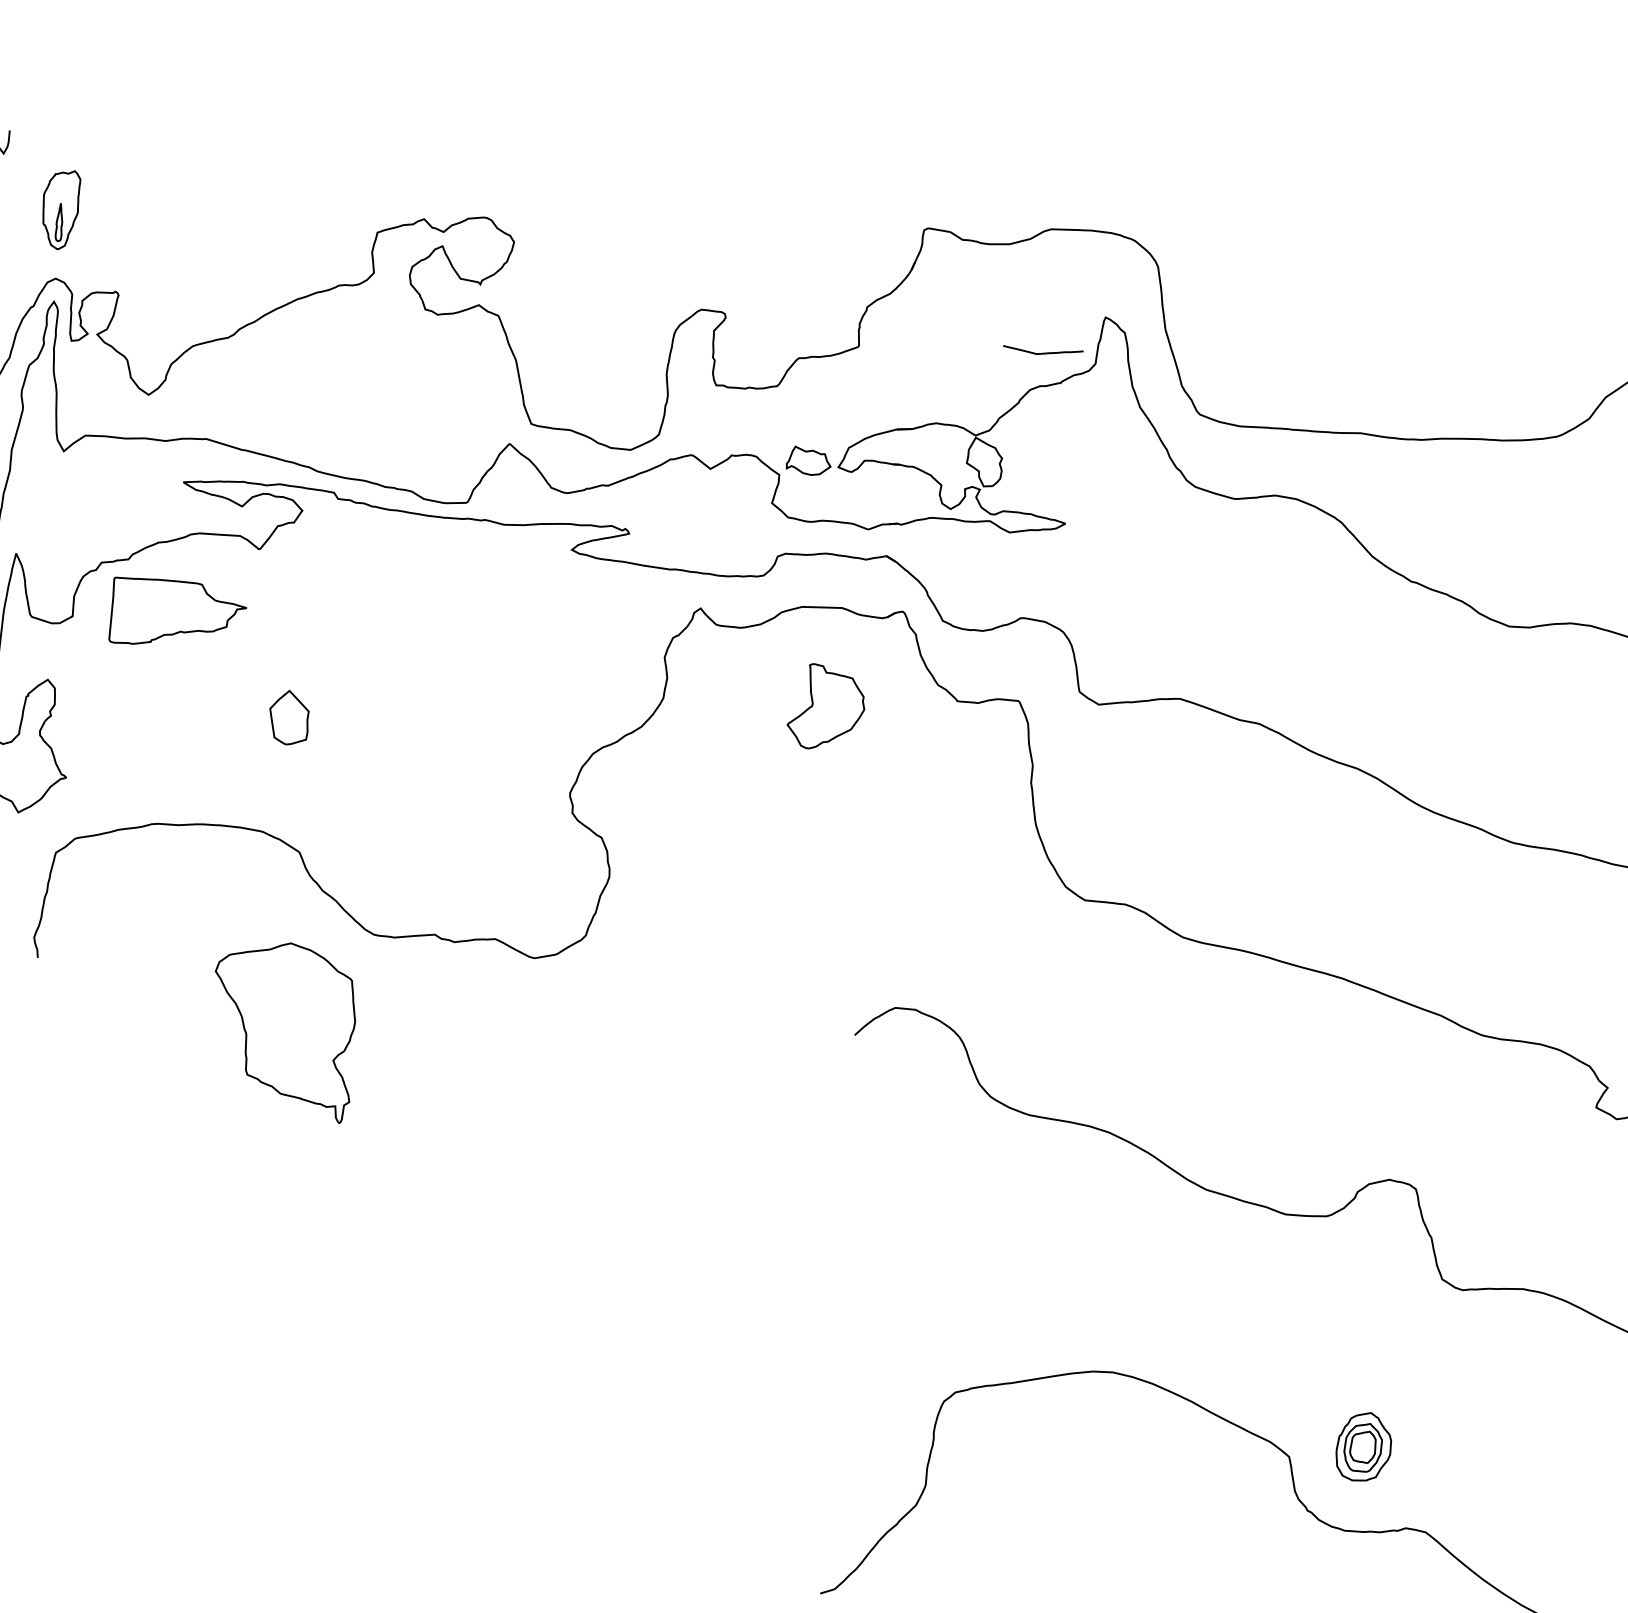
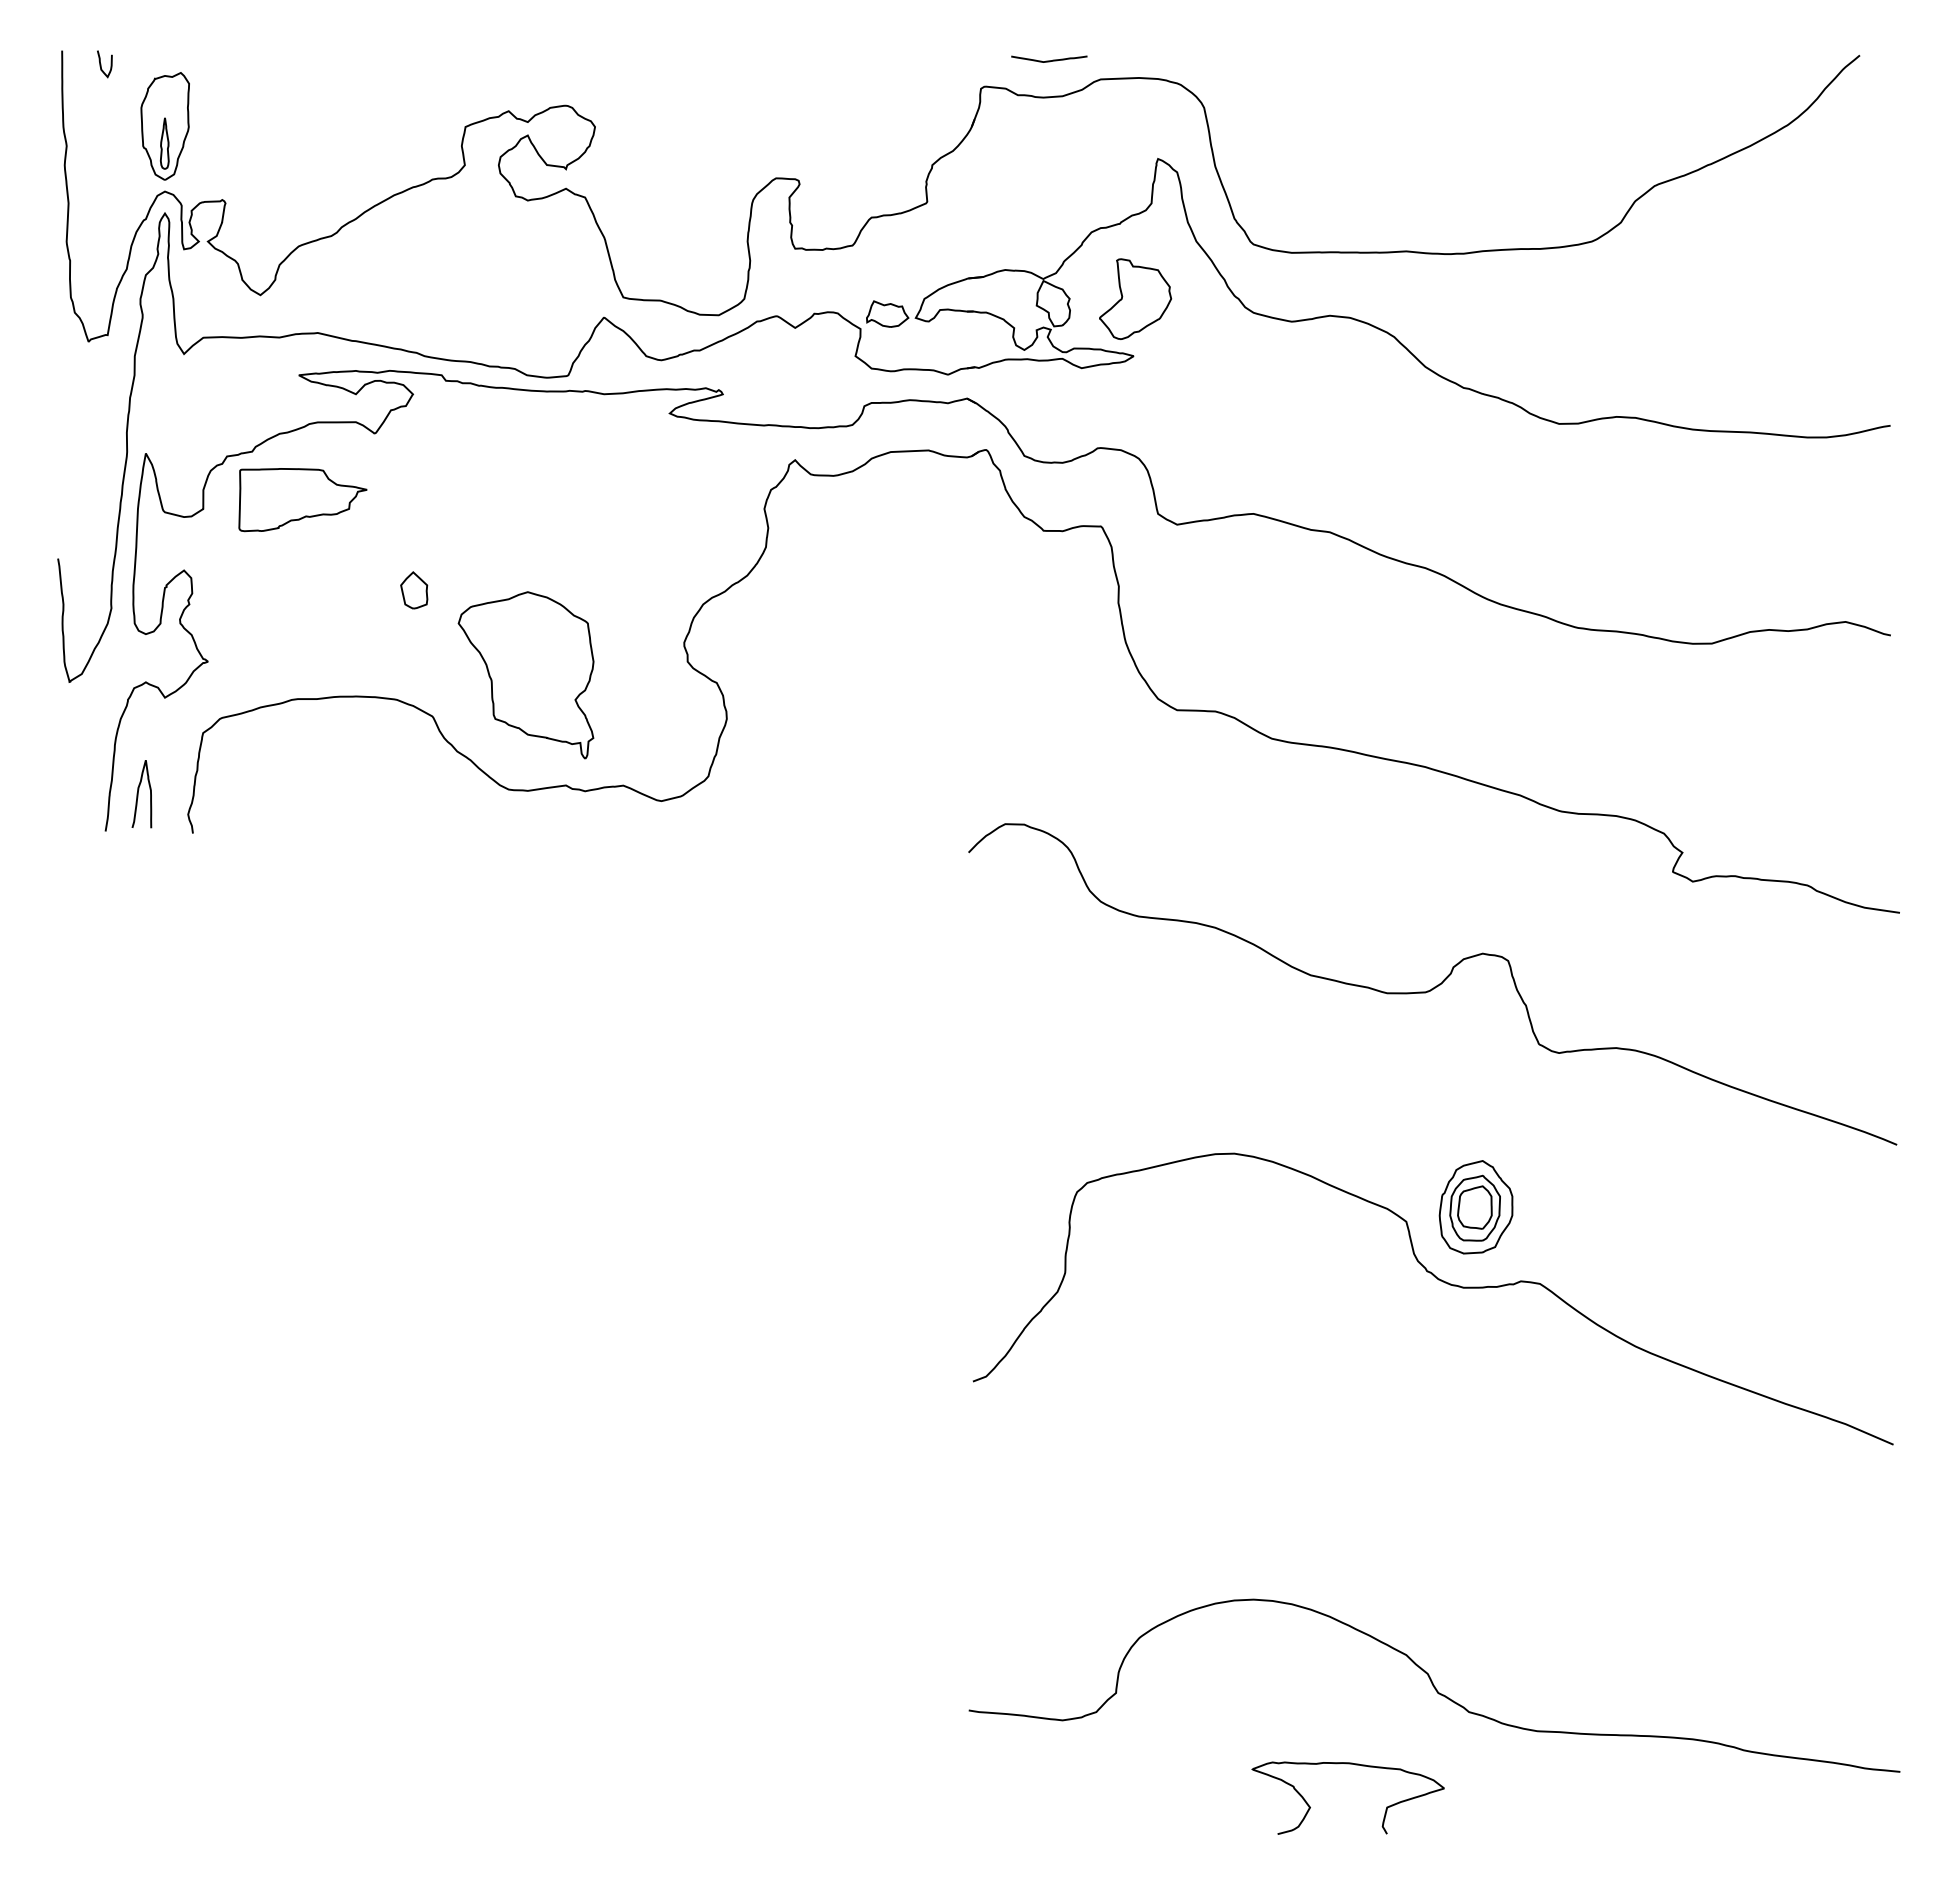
part: (59, 209) -> (164, 126), size x1.43
curve: (1043, 352) -> (1049, 60), moved
part: (826, 706) -> (1135, 298), moved
part: (289, 717) -> (414, 590), size x0.71
part: (282, 1031) -> (525, 675), moved
part: (1363, 1446) -> (1475, 1207), size x1.43

